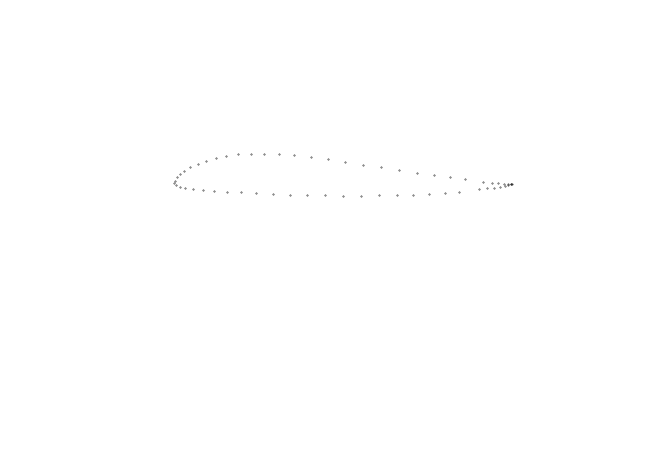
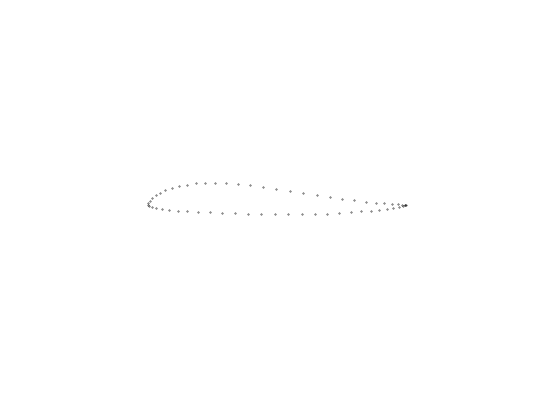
part: (495, 186) -> (388, 207), size x1.43

